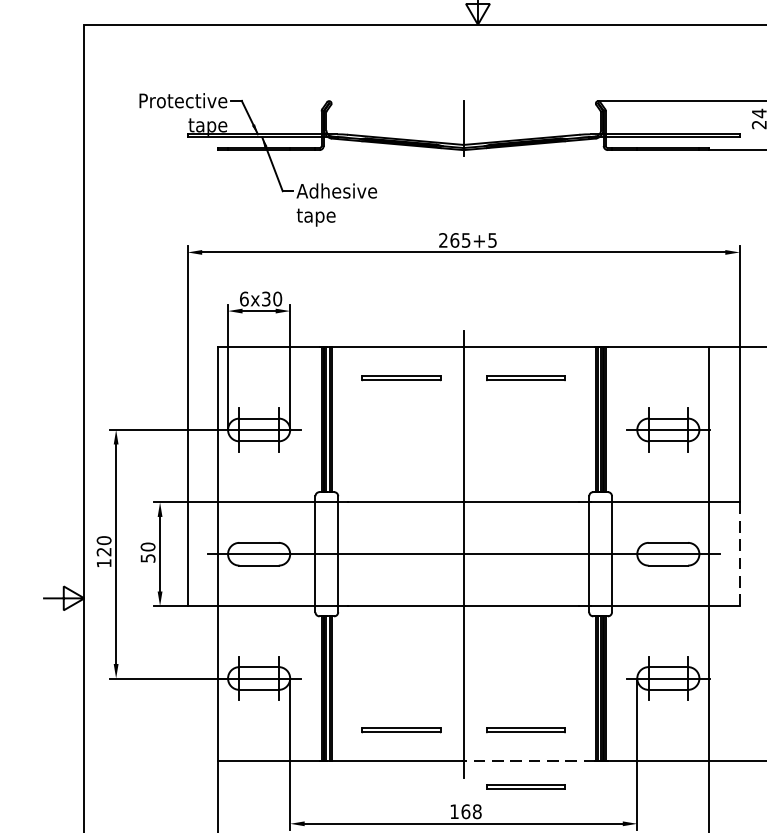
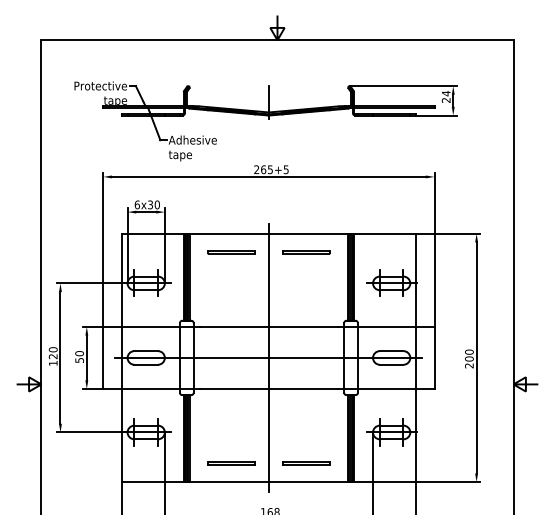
line: (739, 553) -> (434, 357), dashed -> solid
line: (529, 761) -> (308, 482), dashed -> solid
line: (526, 785) -> (306, 496), removed

